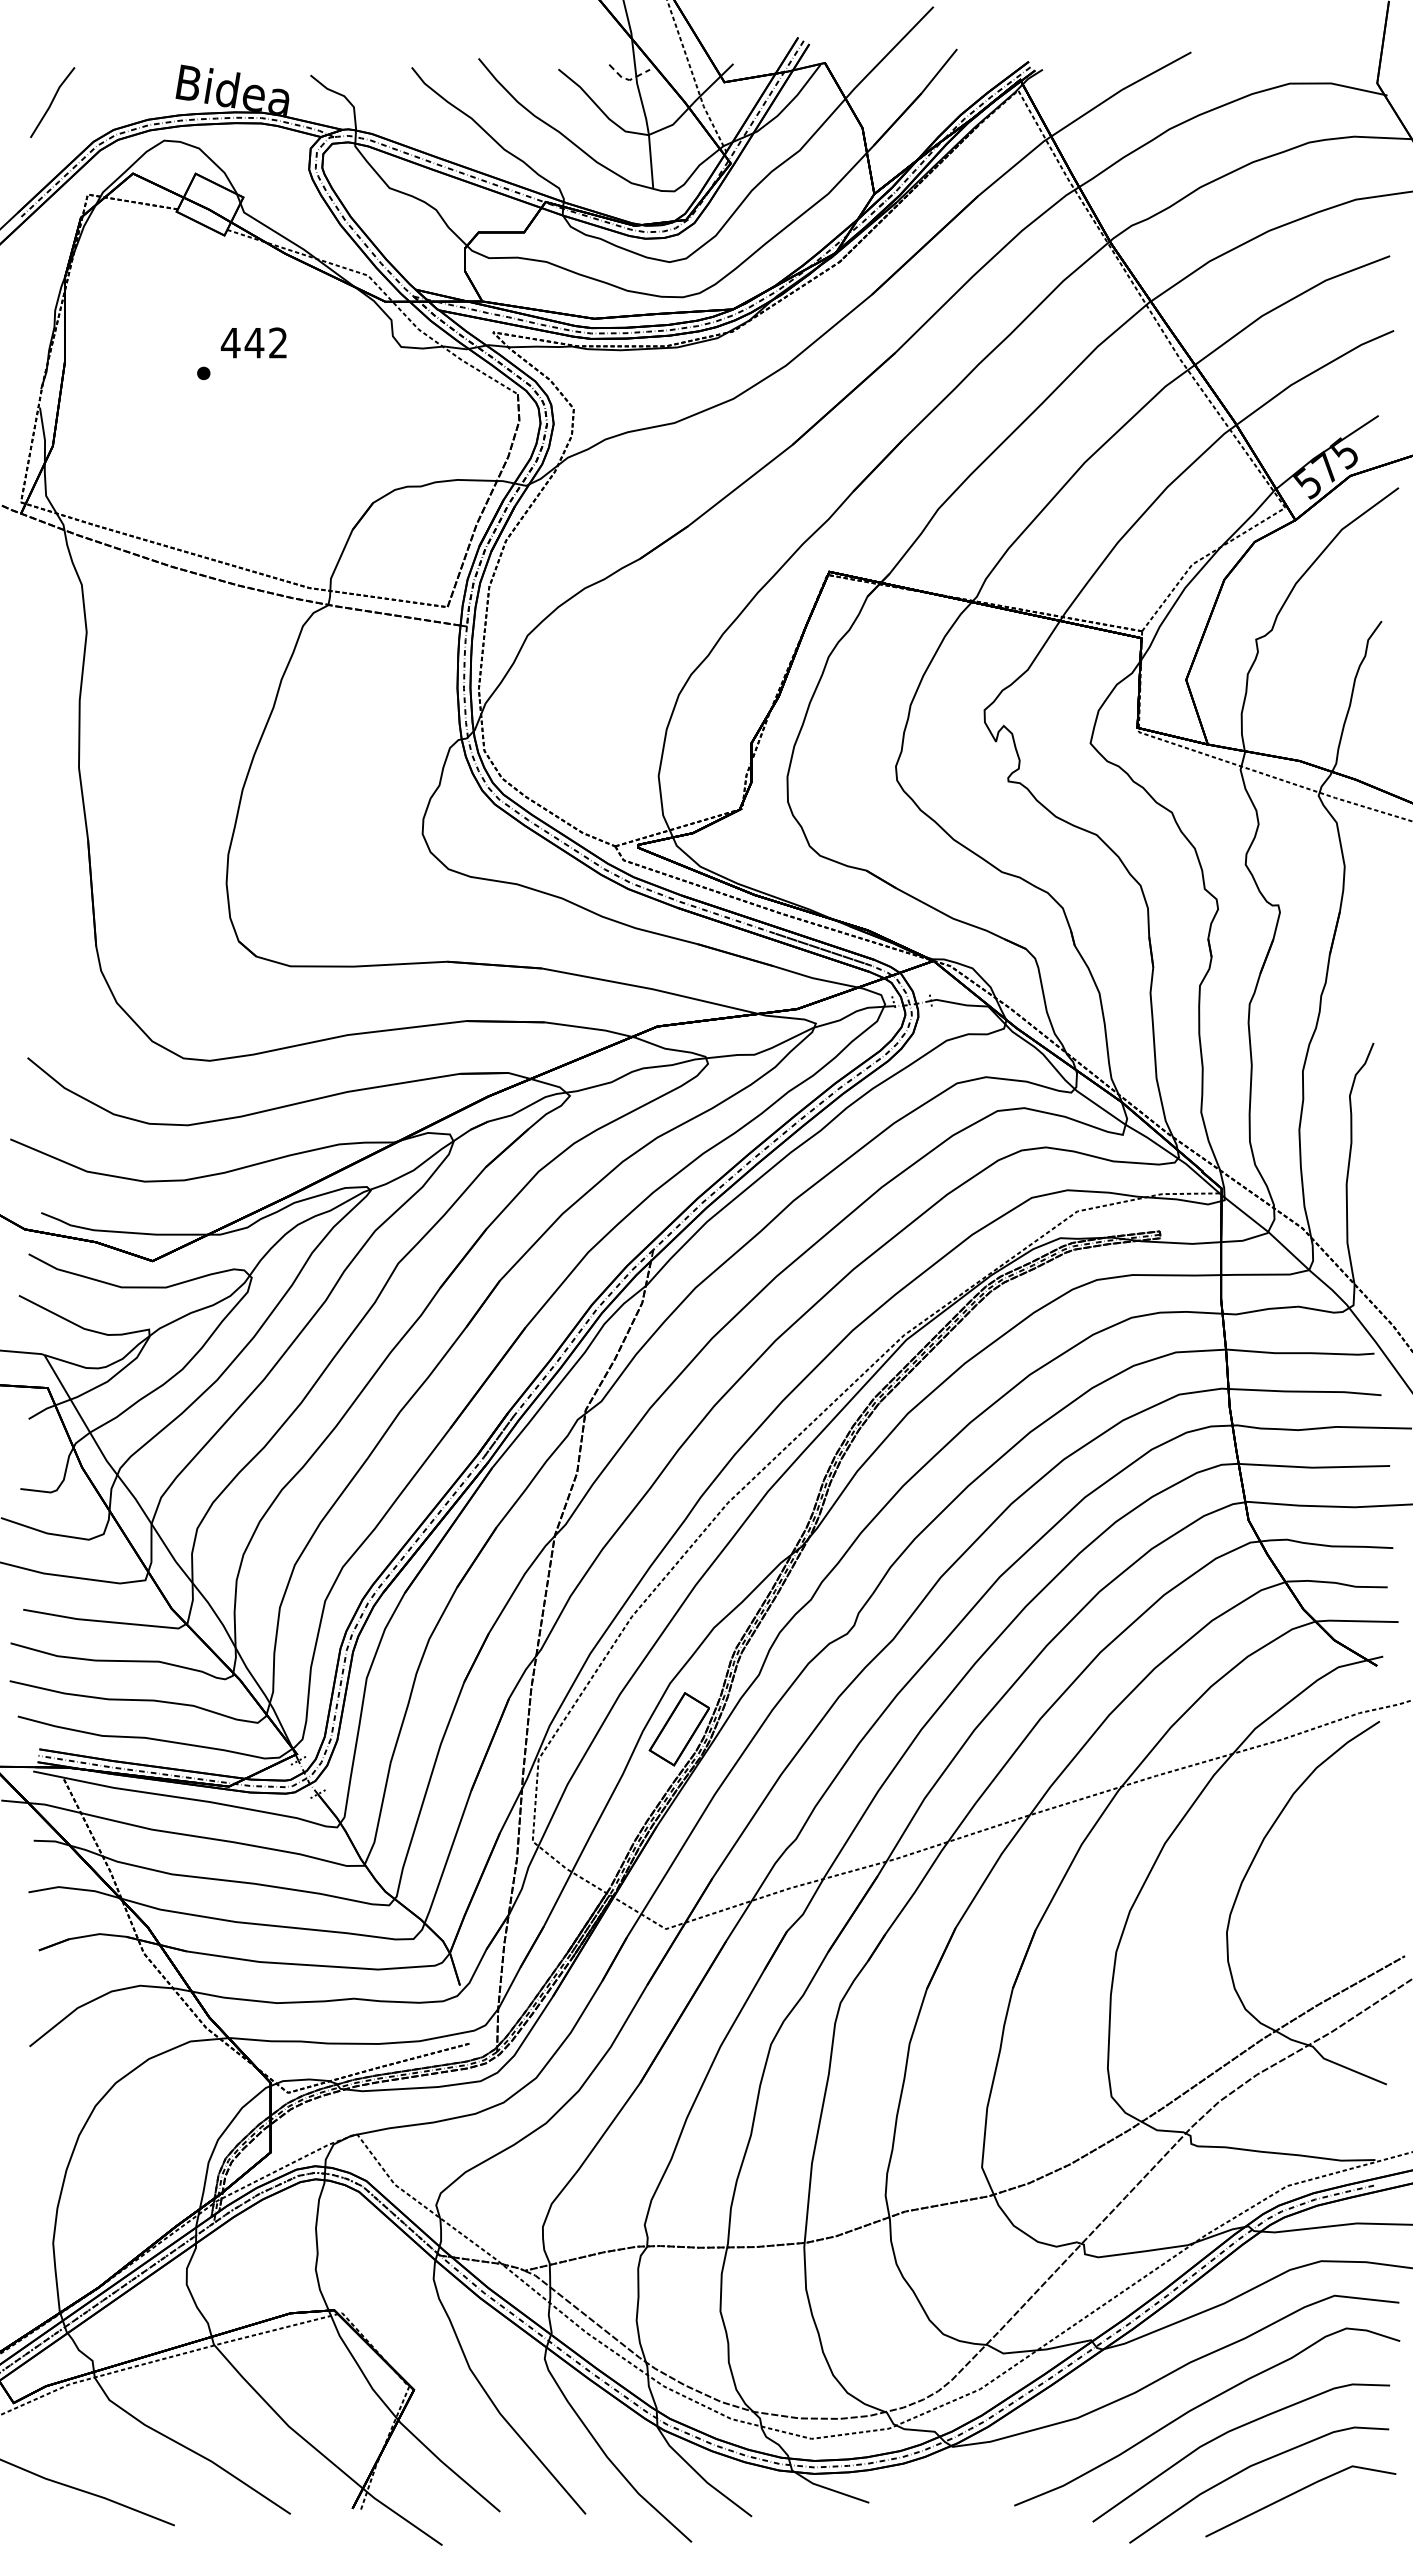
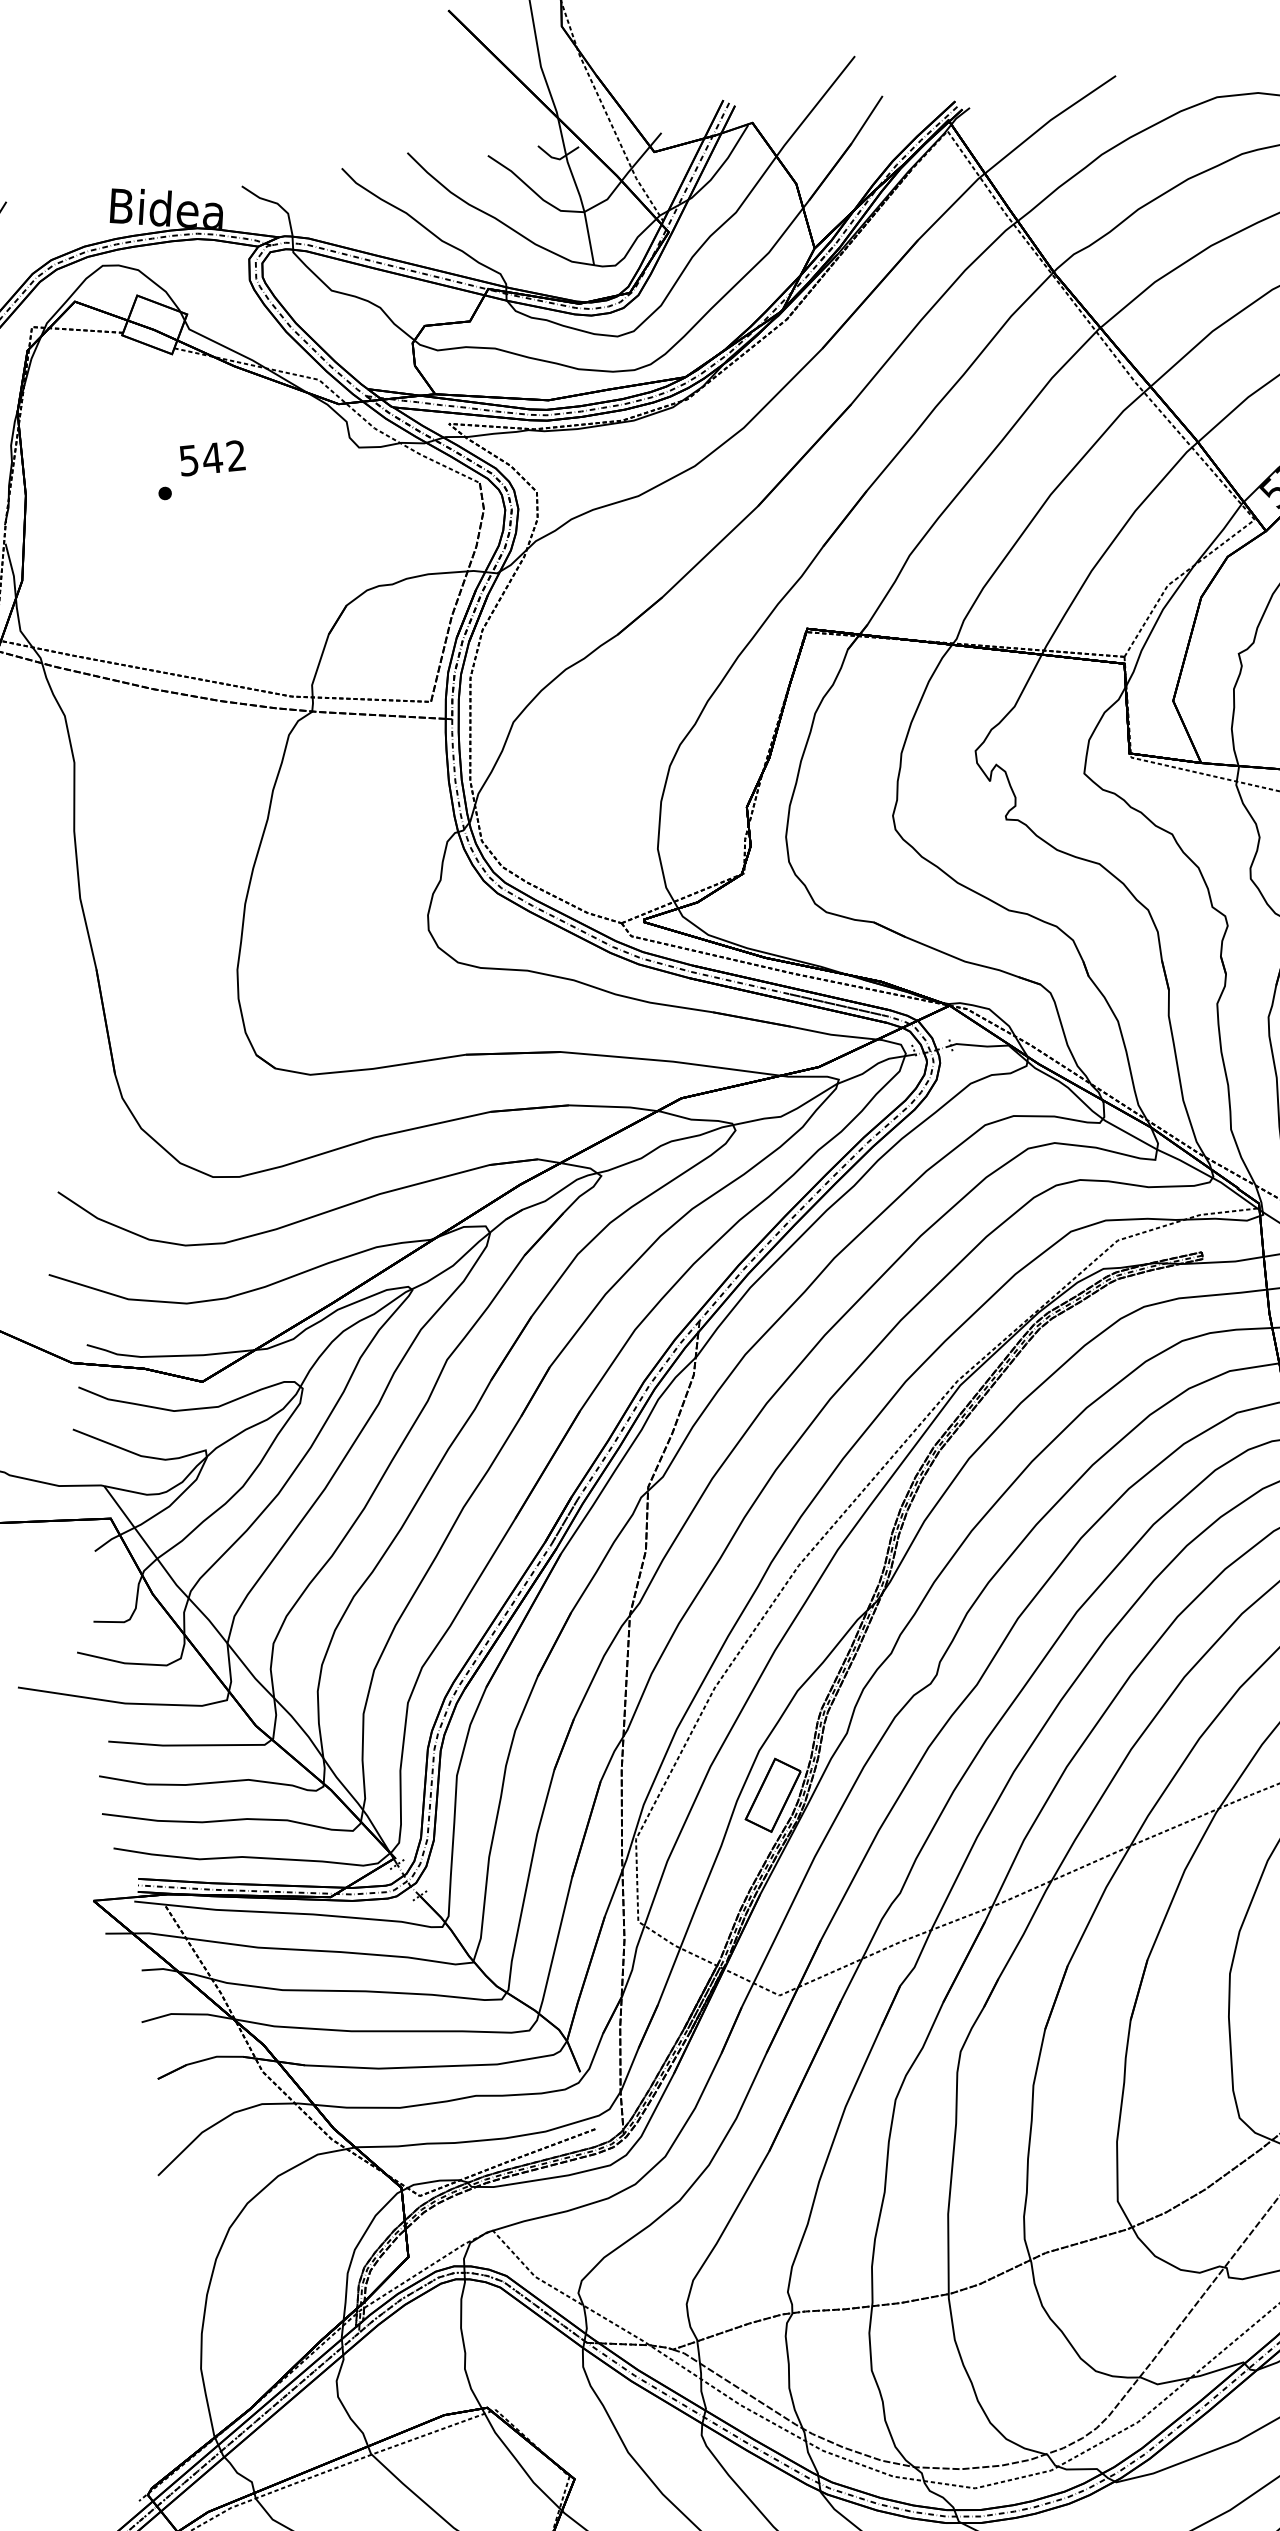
line: (627, 79) -> (557, 158), dashed -> solid
text: (230, 343) -> (188, 461), 442 -> 542

